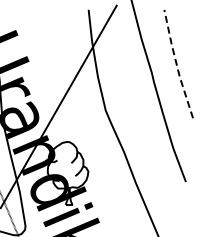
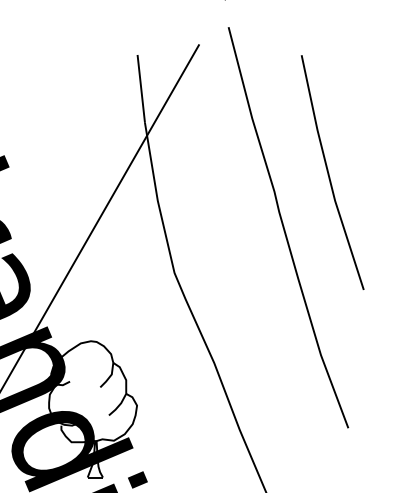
line: (176, 64) -> (327, 173), dashed -> solid

